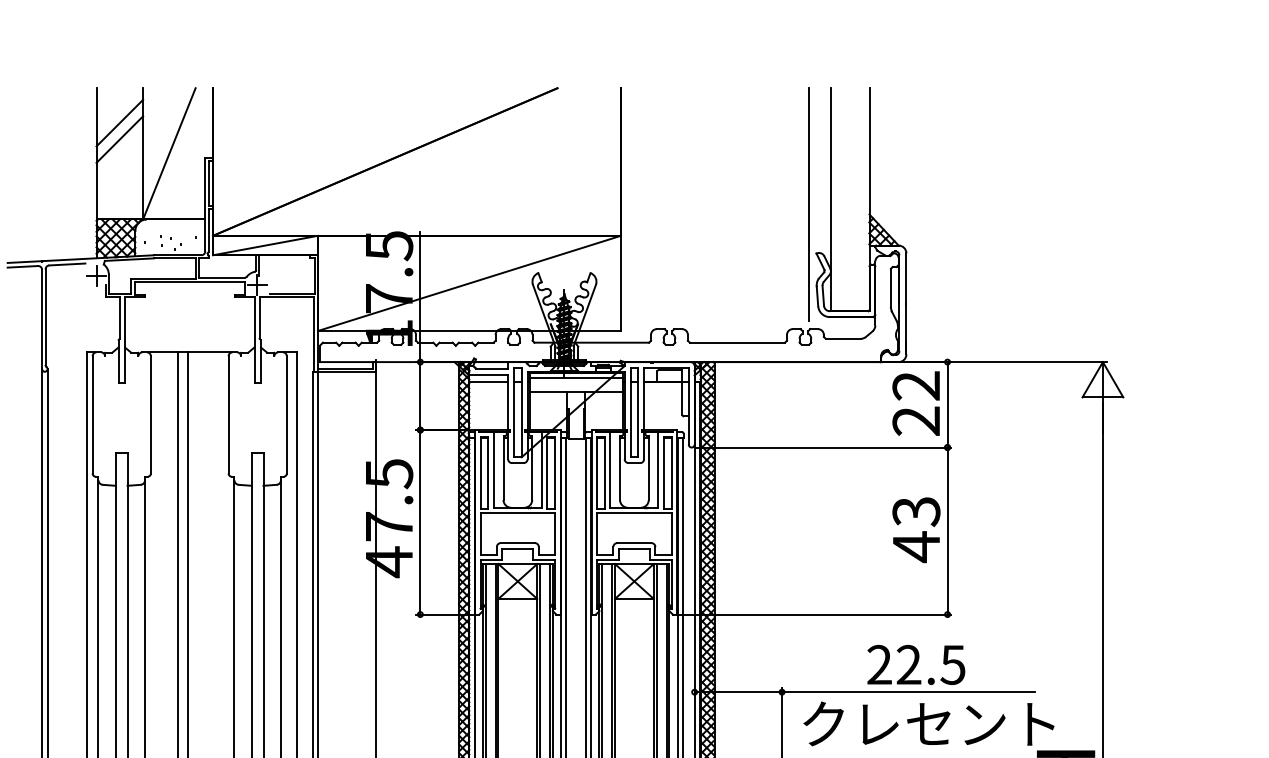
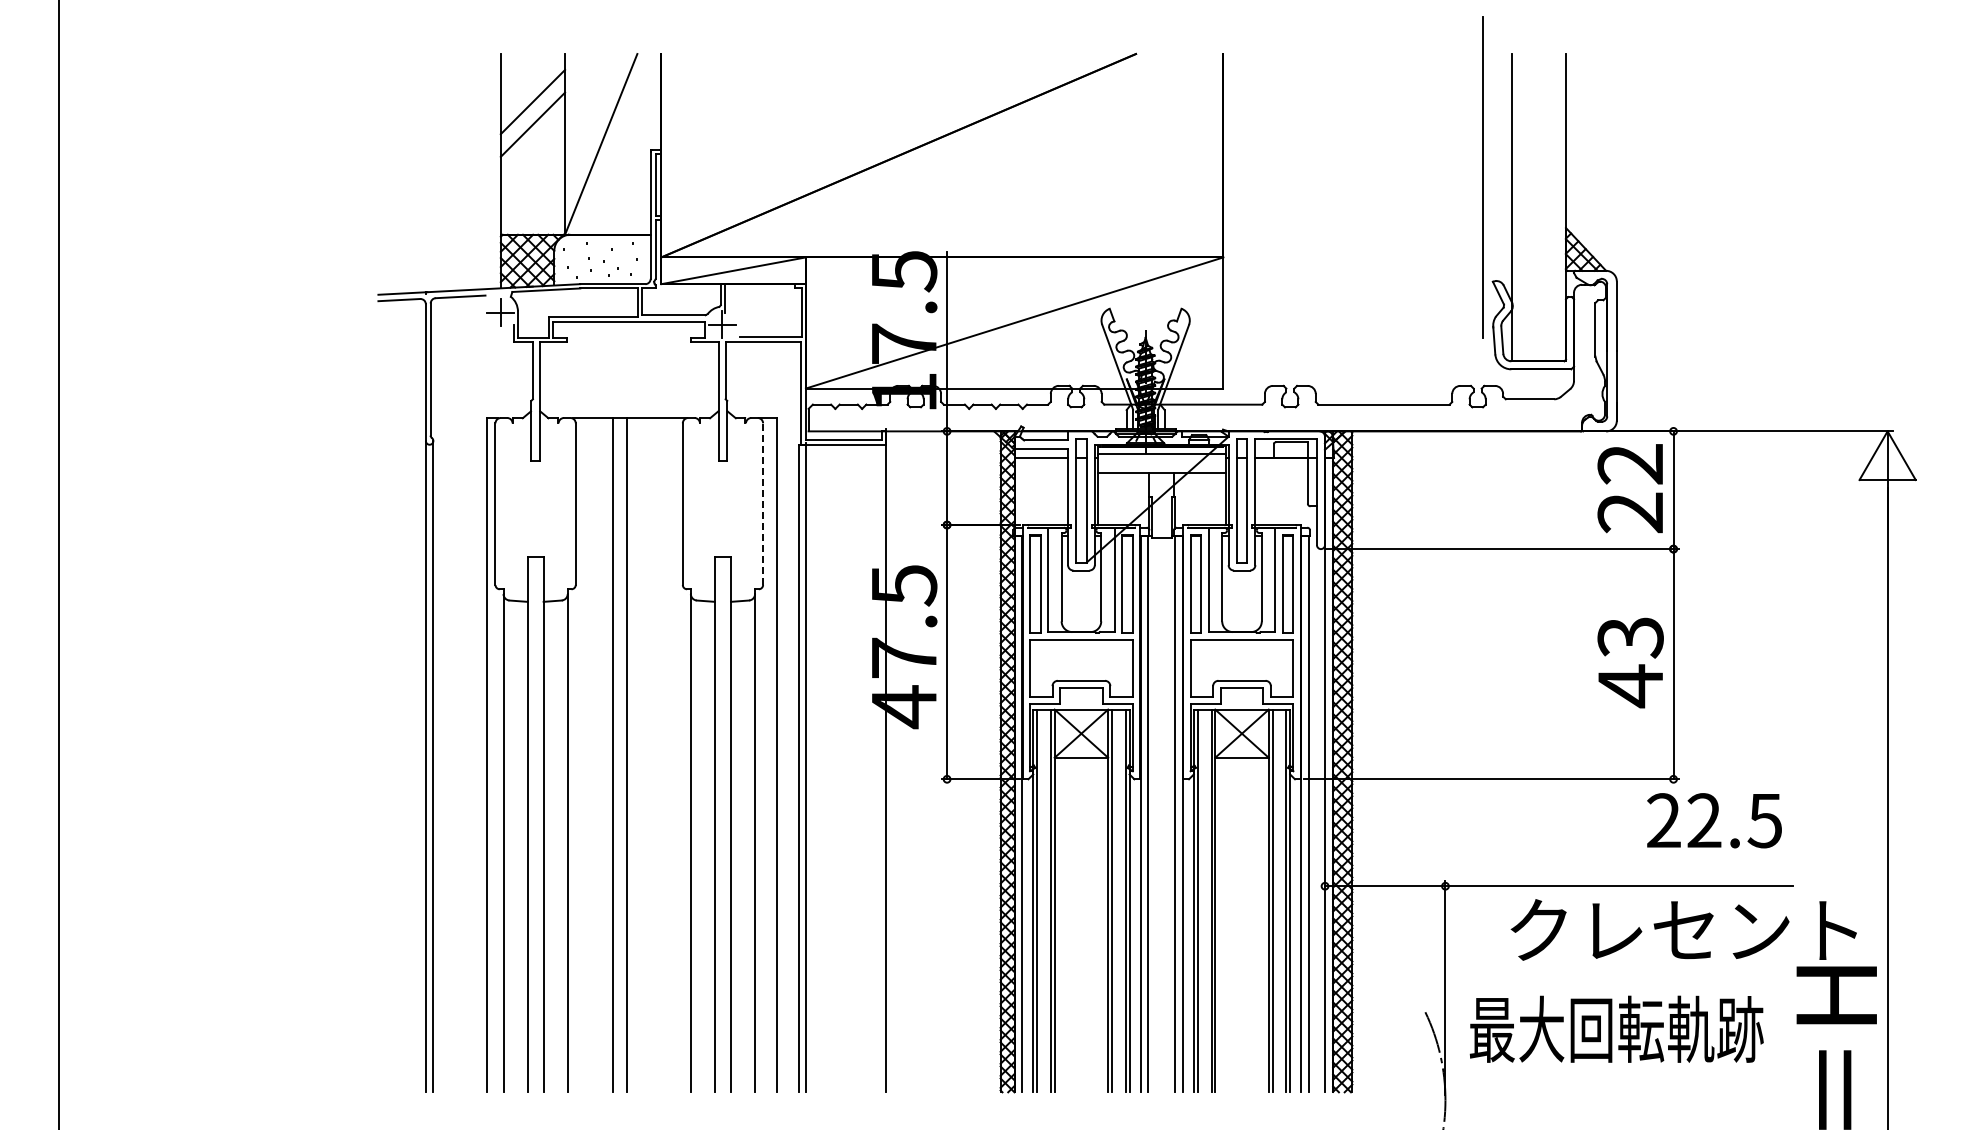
line: (808, 204) -> (1482, 177), moved
line: (287, 415) -> (763, 504), solid -> dashed
text: (916, 664) -> (1714, 820), moved
text: (928, 723) -> (1683, 929), moved

